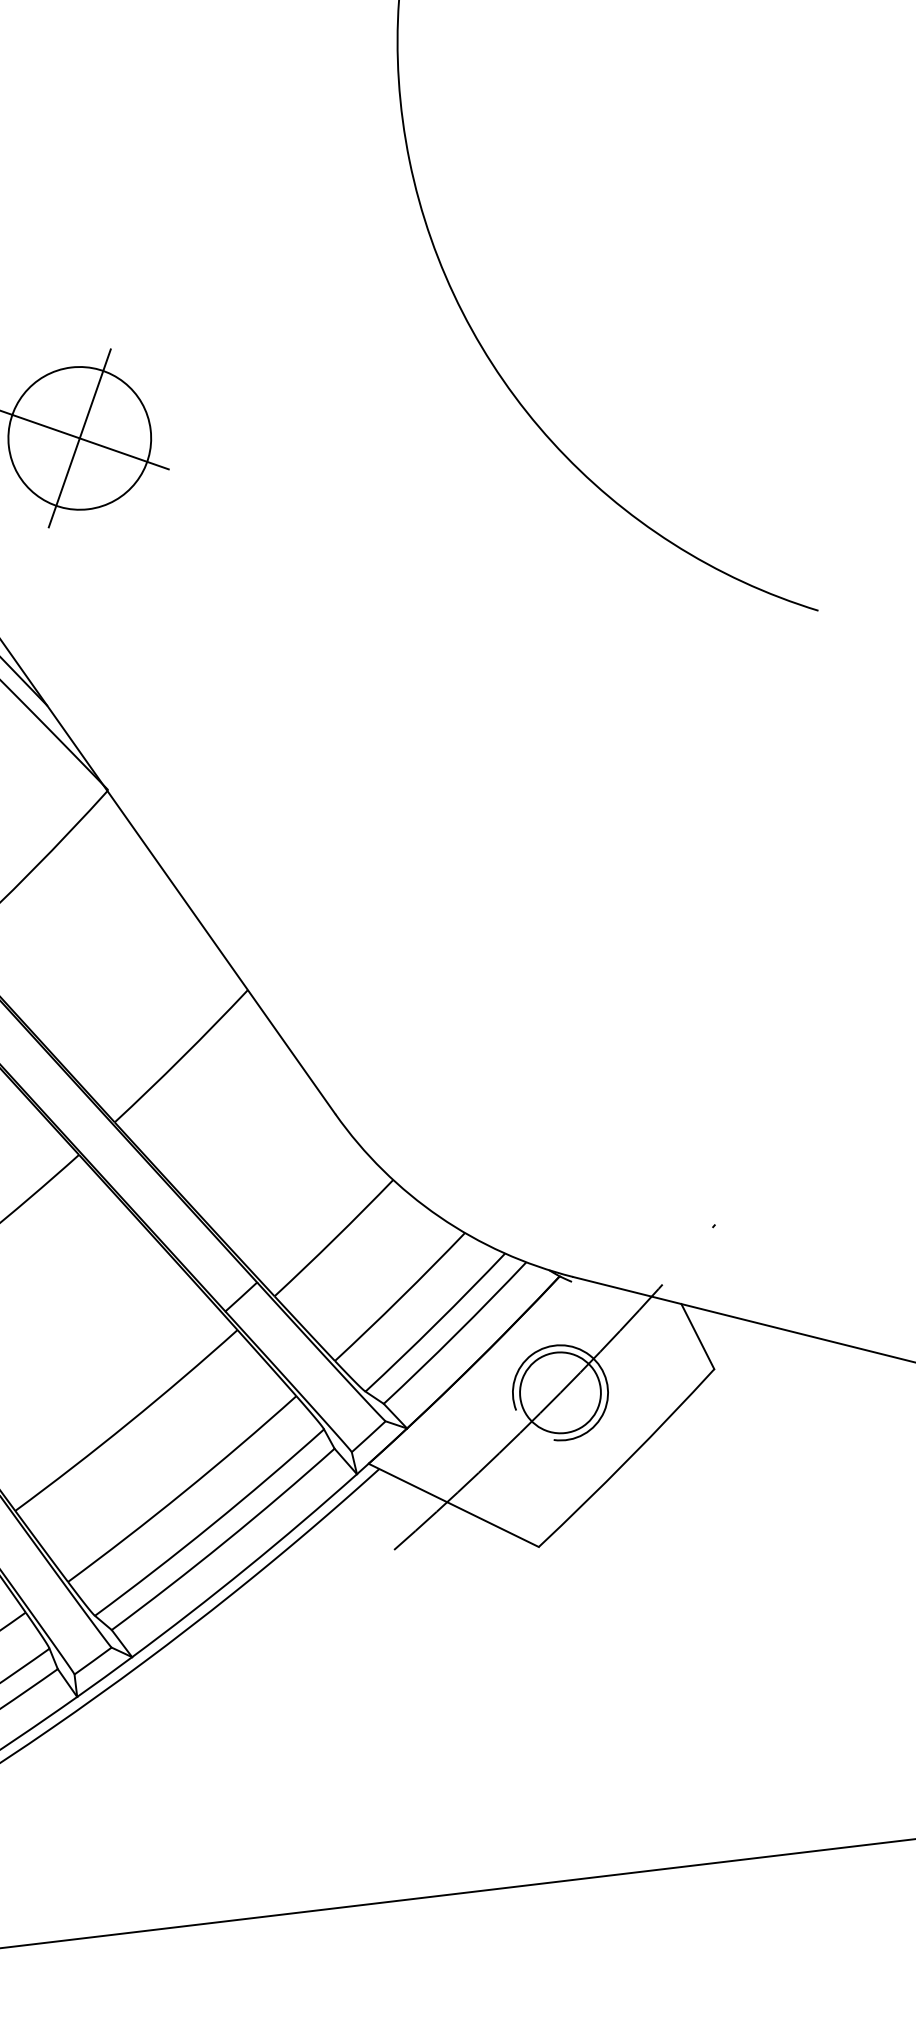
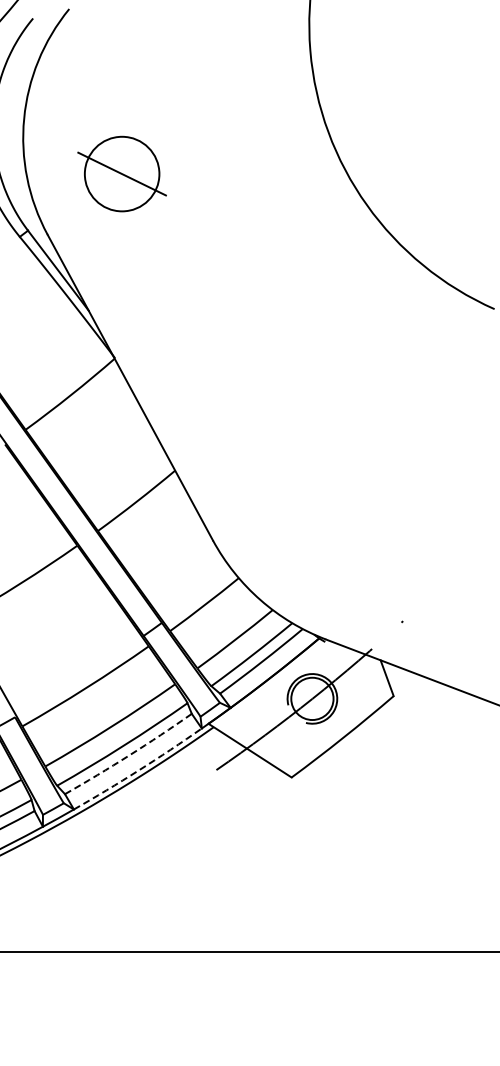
line: (78, 437) -> (121, 173), removed
arc: (225, 1541) -> (129, 755), solid -> dashed
arc: (246, 1568) -> (138, 770), solid -> dashed

